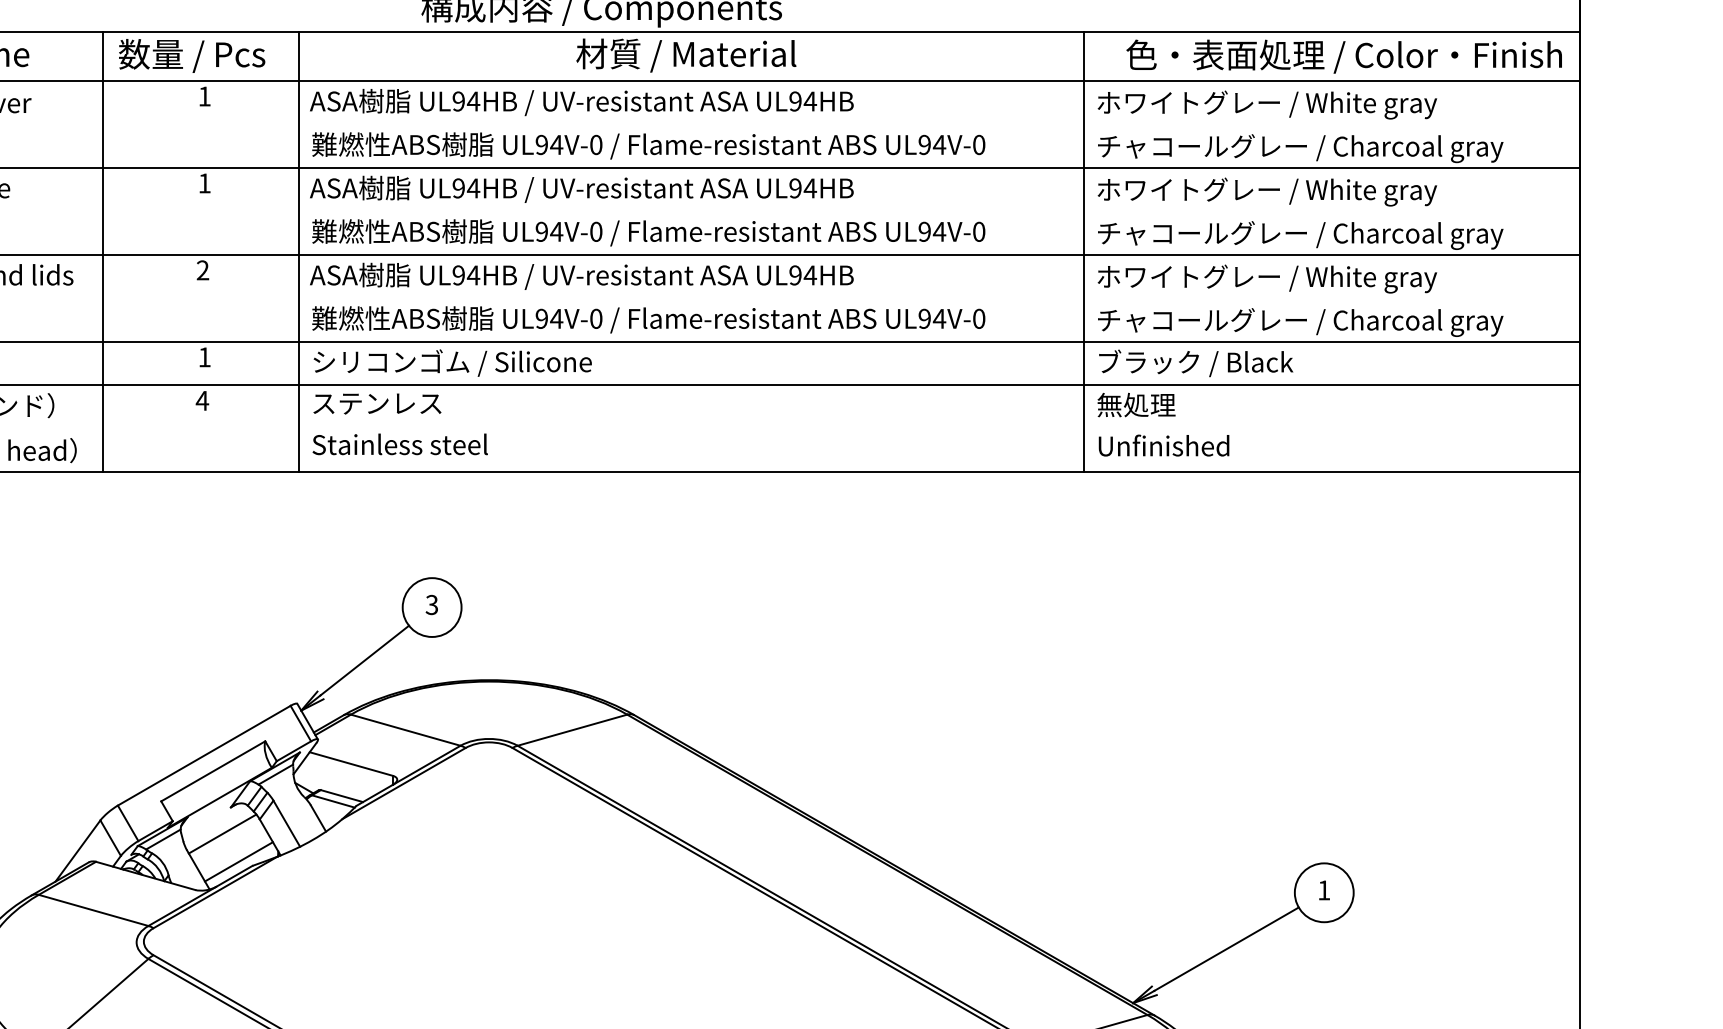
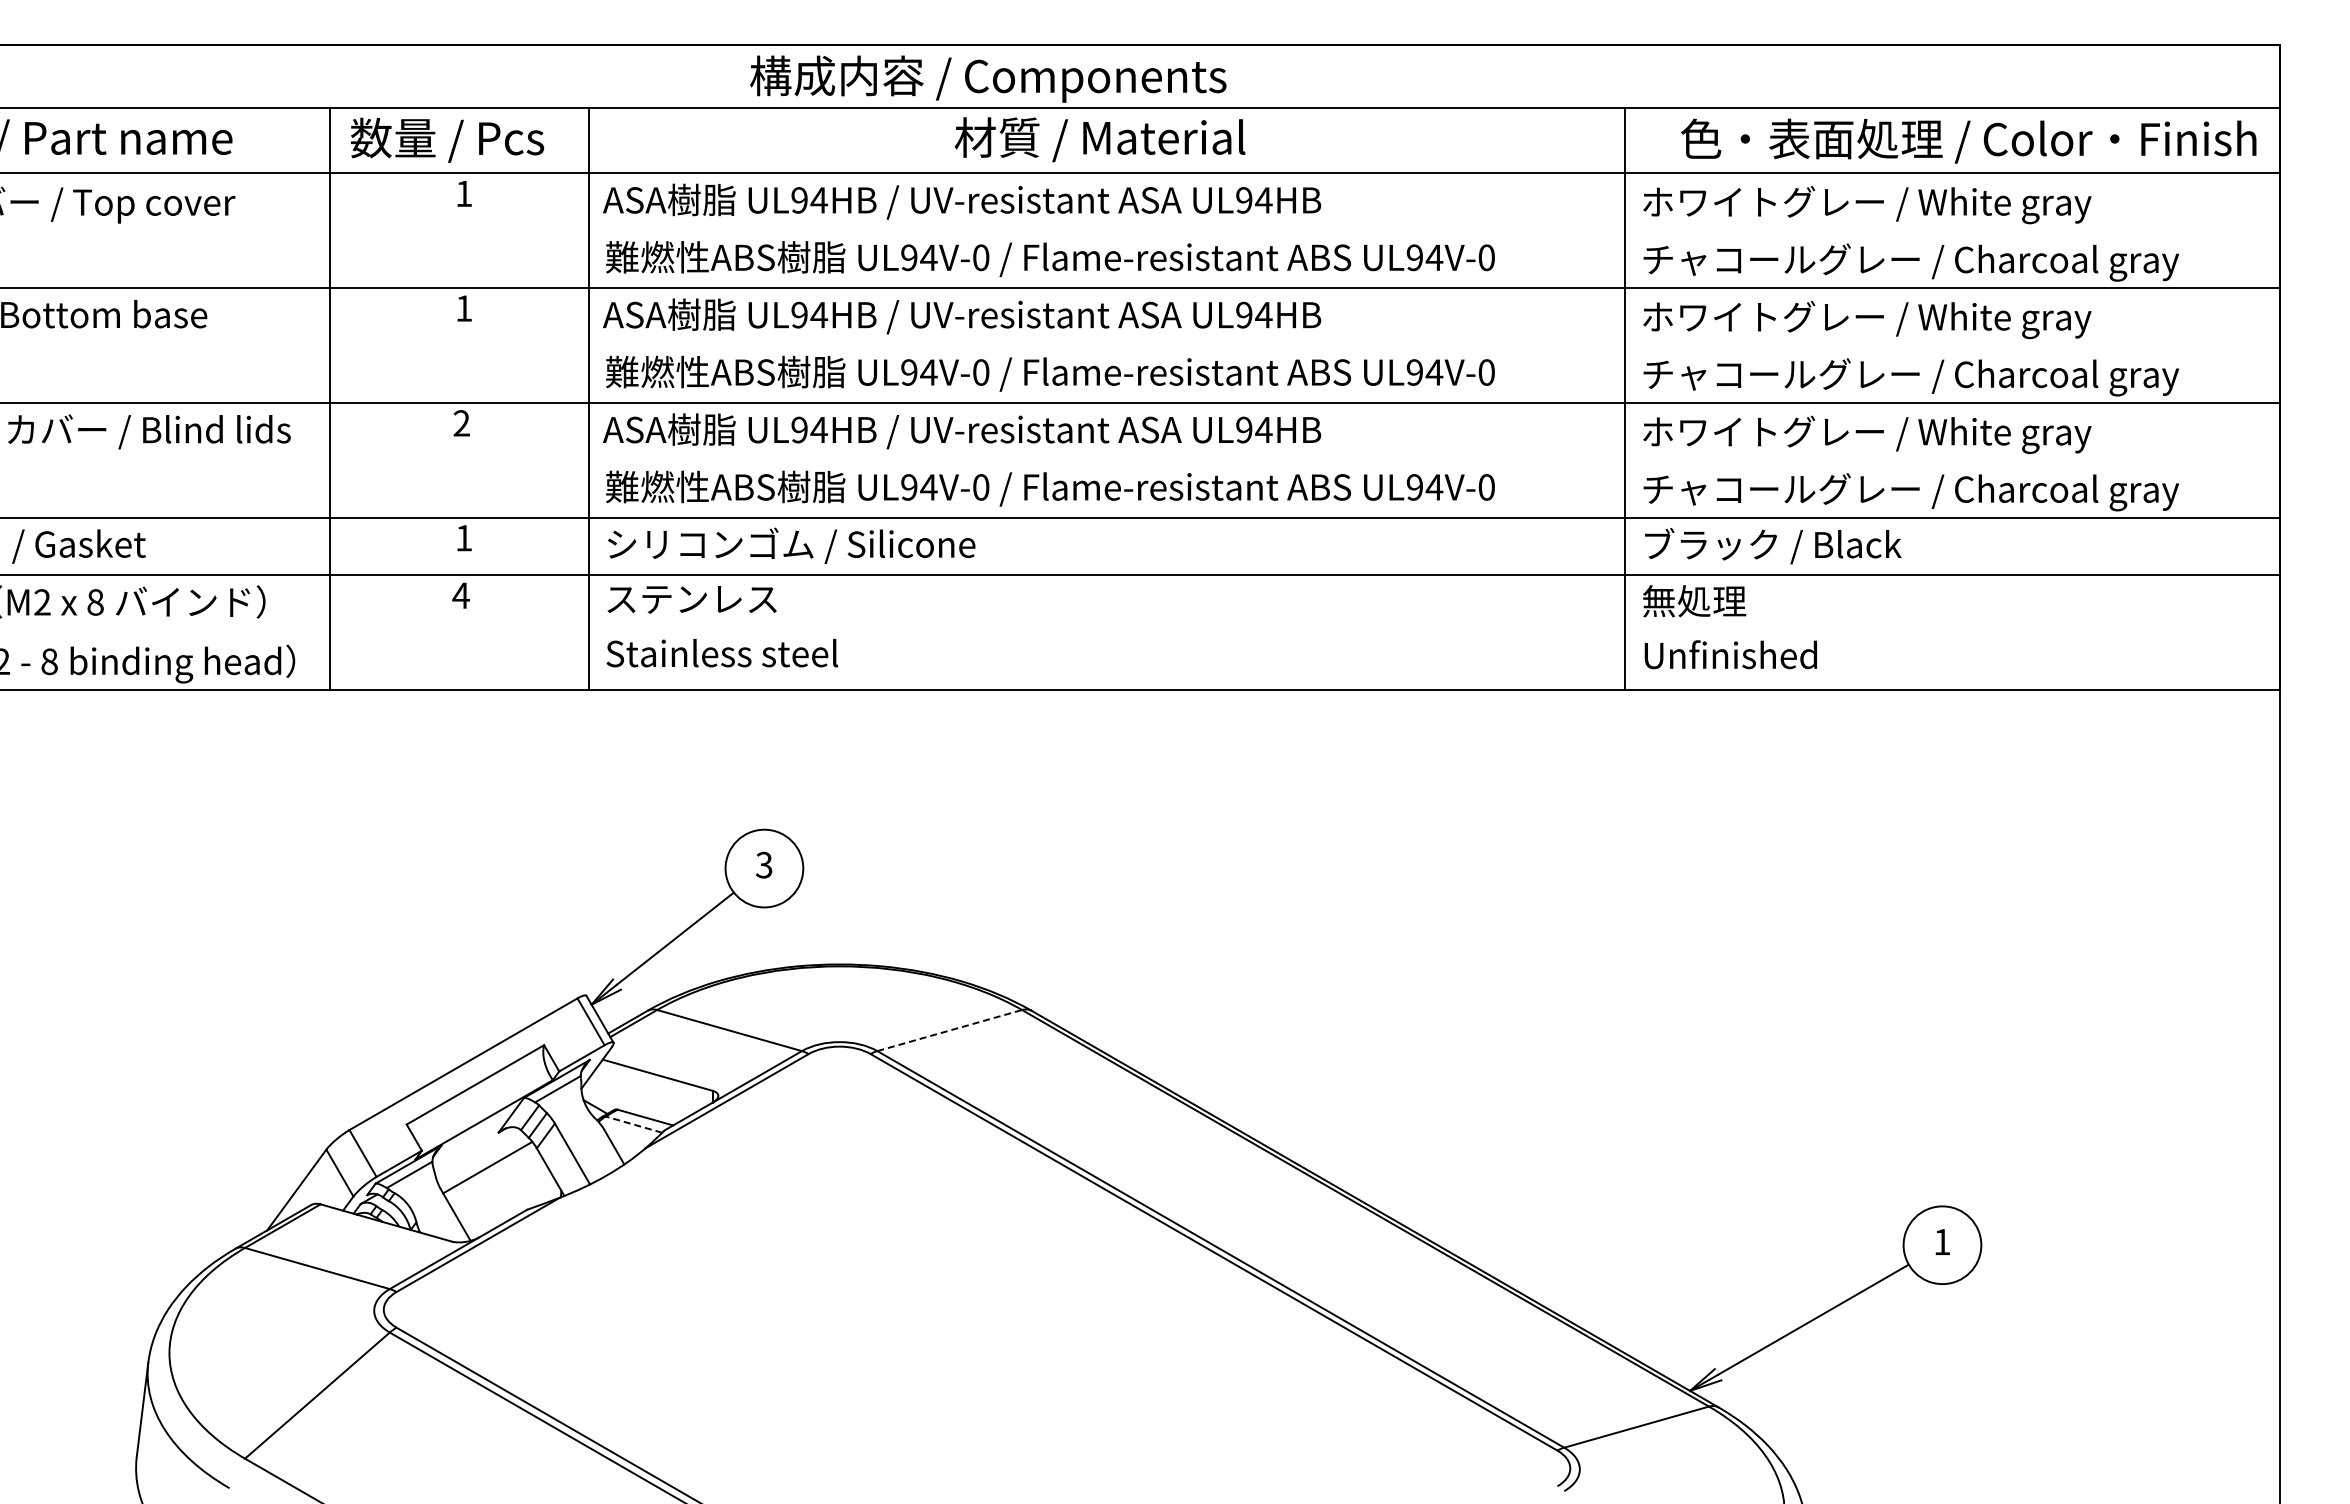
line: (573, 730) -> (950, 1030), solid -> dashed
line: (332, 801) -> (633, 1124), solid -> dashed
line: (239, 861) -> (509, 1204), removed

